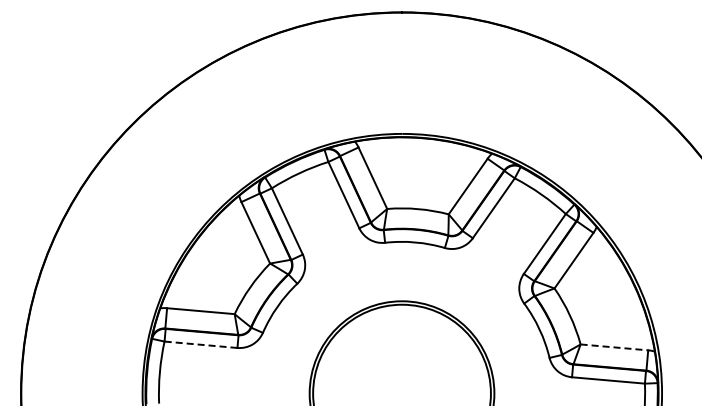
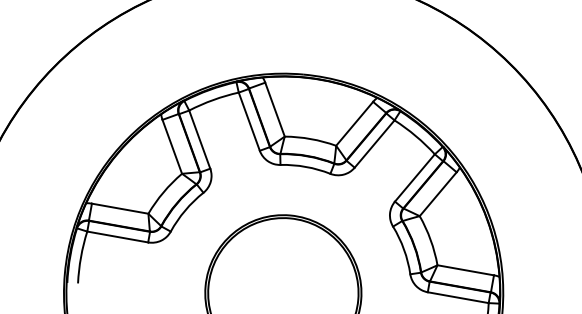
line: (201, 344) -> (118, 236), dashed -> solid
line: (614, 347) -> (465, 270), dashed -> solid

